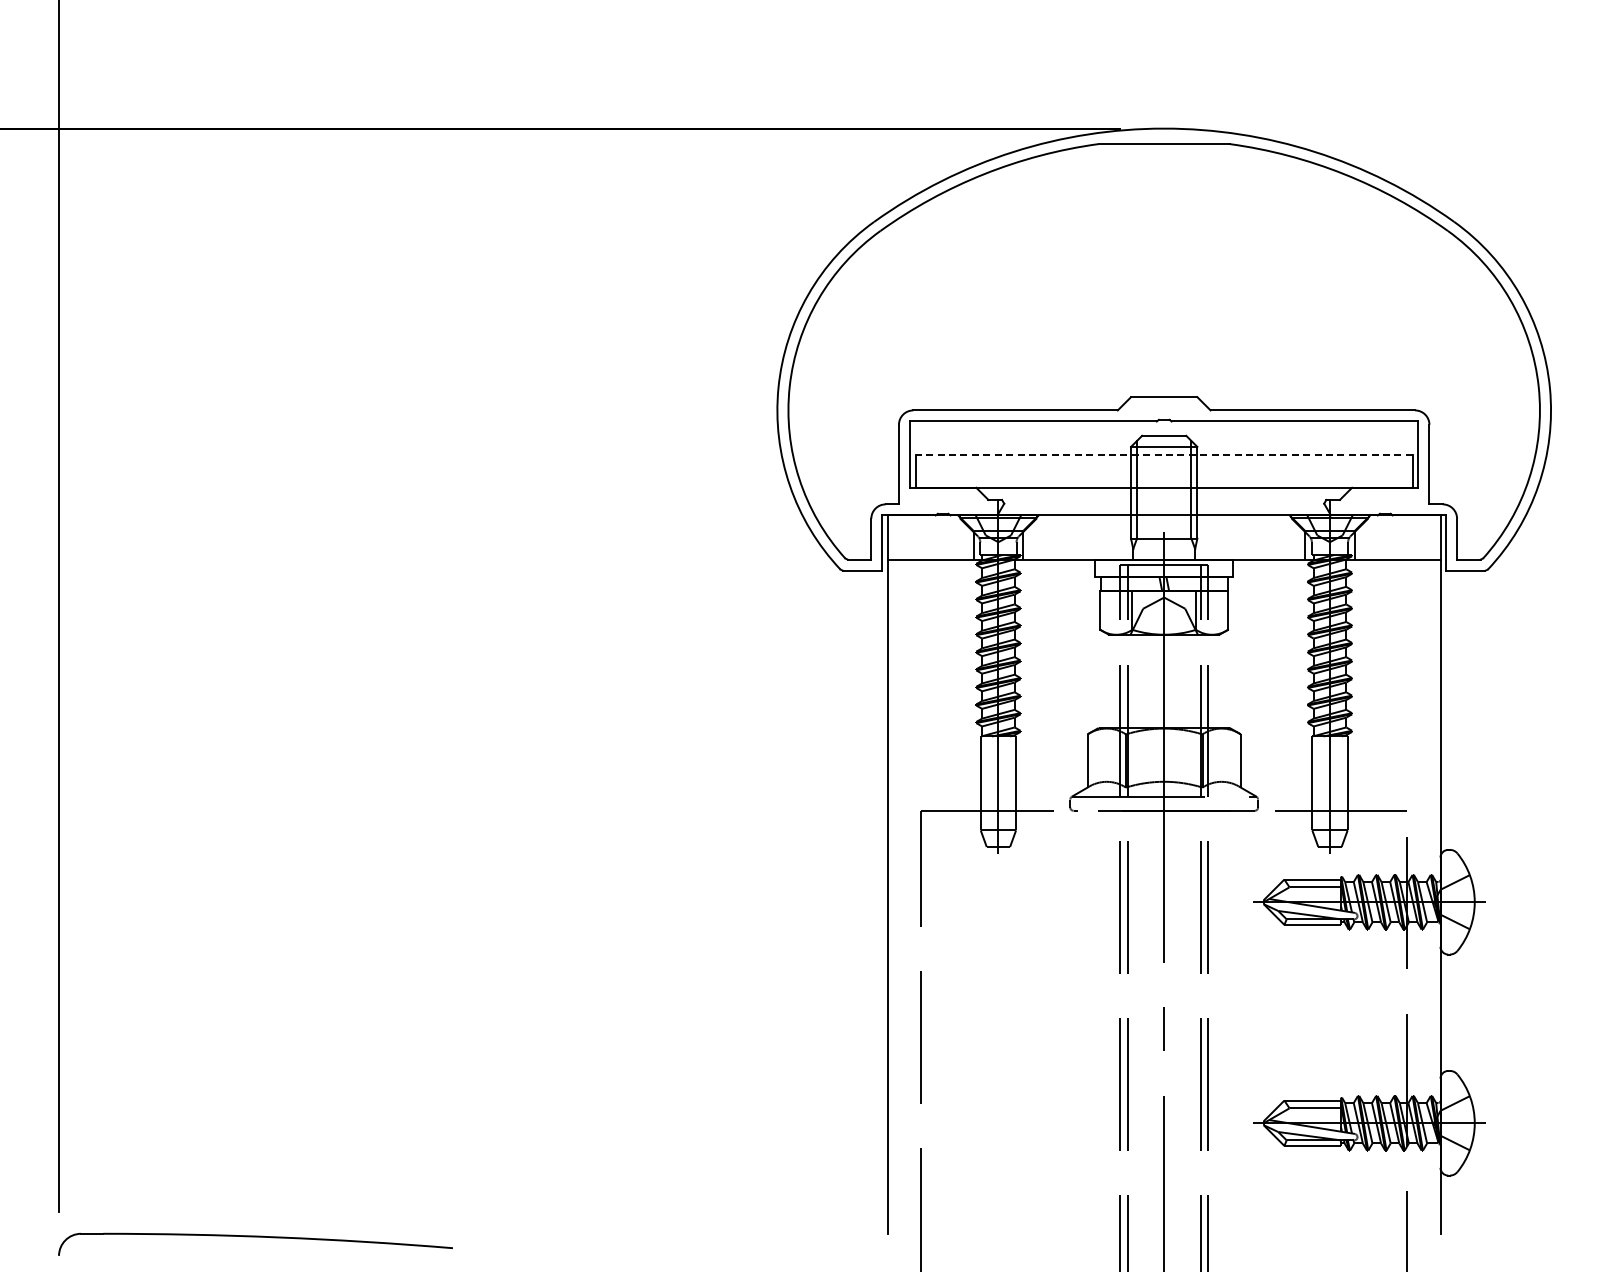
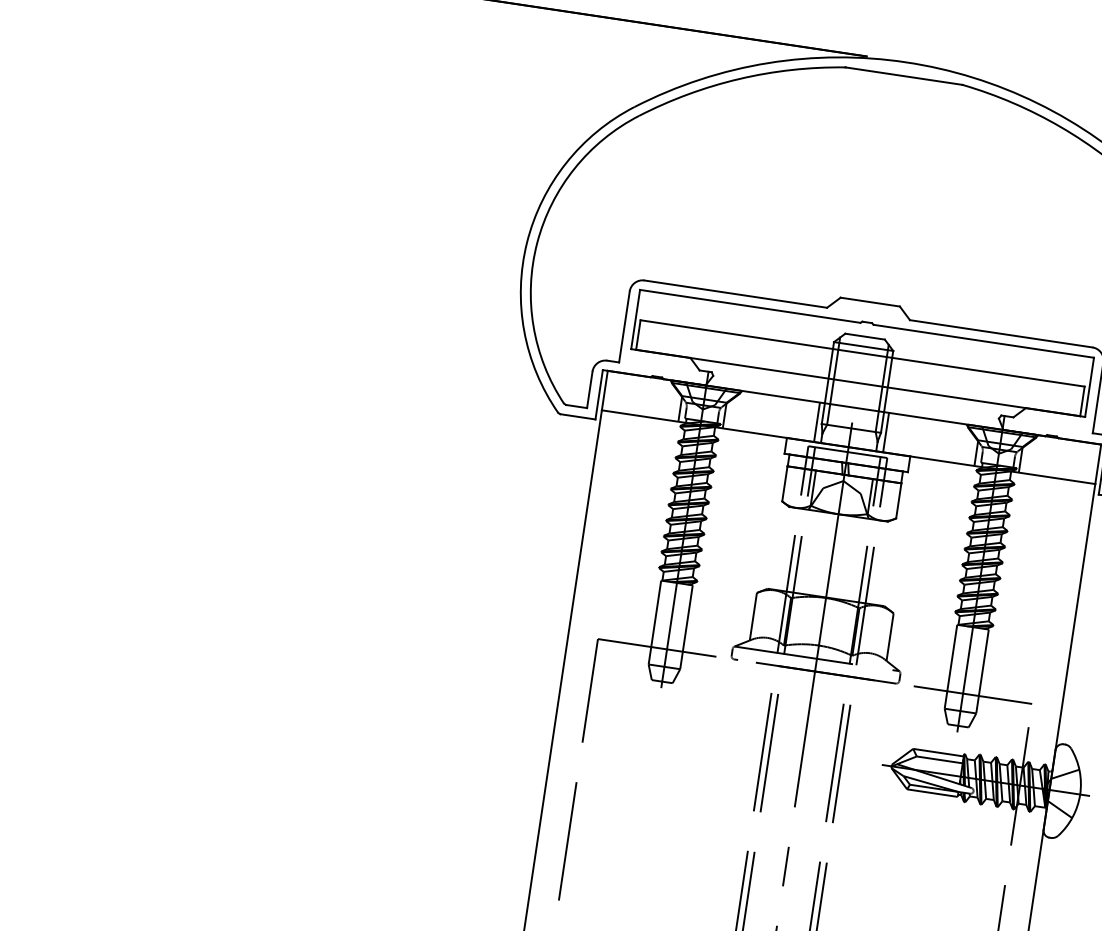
line: (1164, 454) -> (862, 353), dashed -> solid
line: (1125, 537) -> (816, 422), added
line: (1202, 537) -> (885, 432), added

